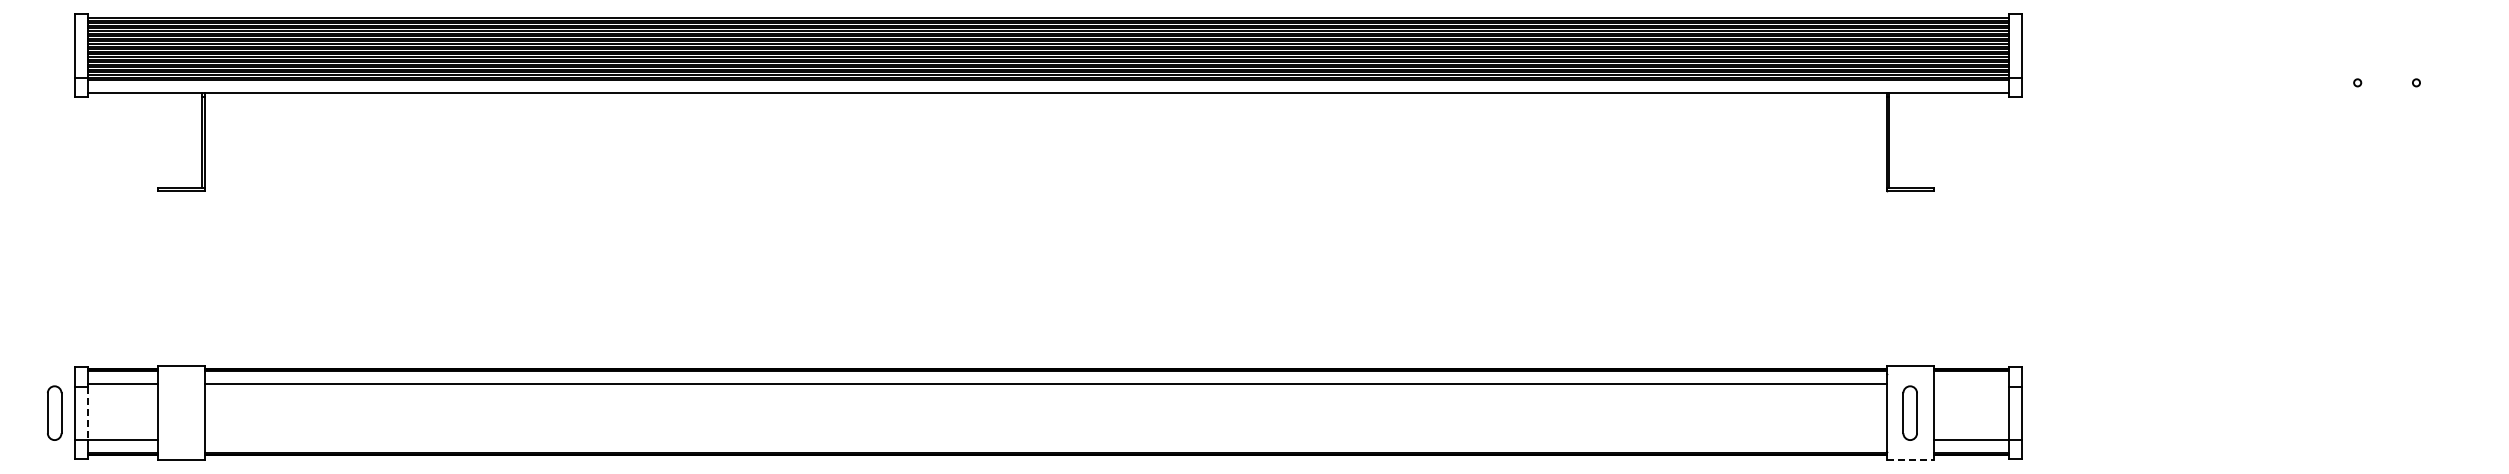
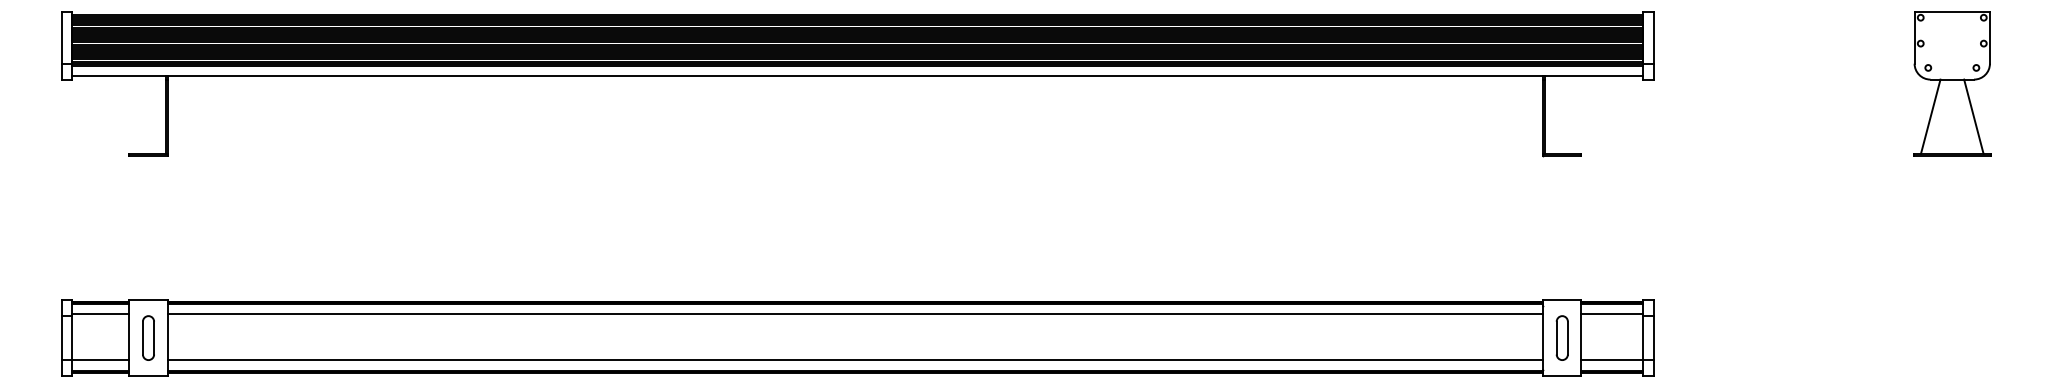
part: (2386, 102) -> (1951, 83), added
line: (1970, 383) -> (1611, 313), added
part: (54, 412) -> (148, 337), moved
line: (88, 413) -> (72, 338), dashed -> solid
line: (1045, 440) -> (855, 360), added
line: (1910, 459) -> (1562, 375), dashed -> solid

